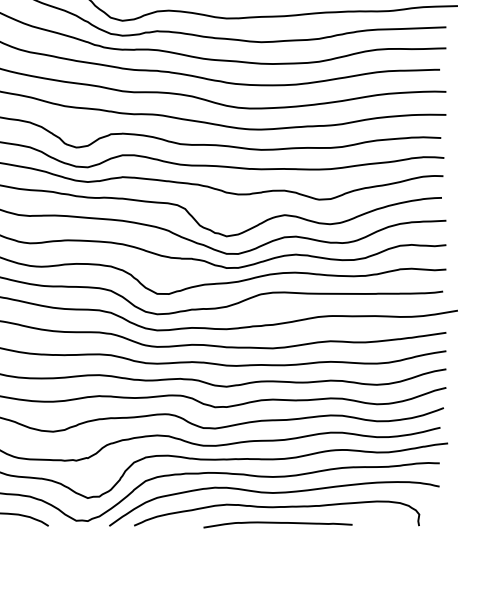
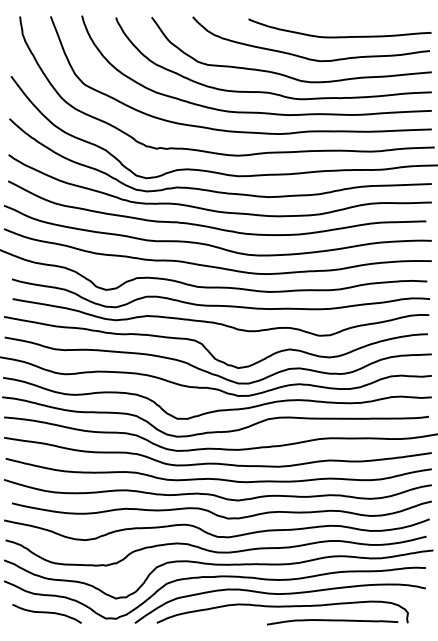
curve: (277, 524) -> (332, 621), moved

